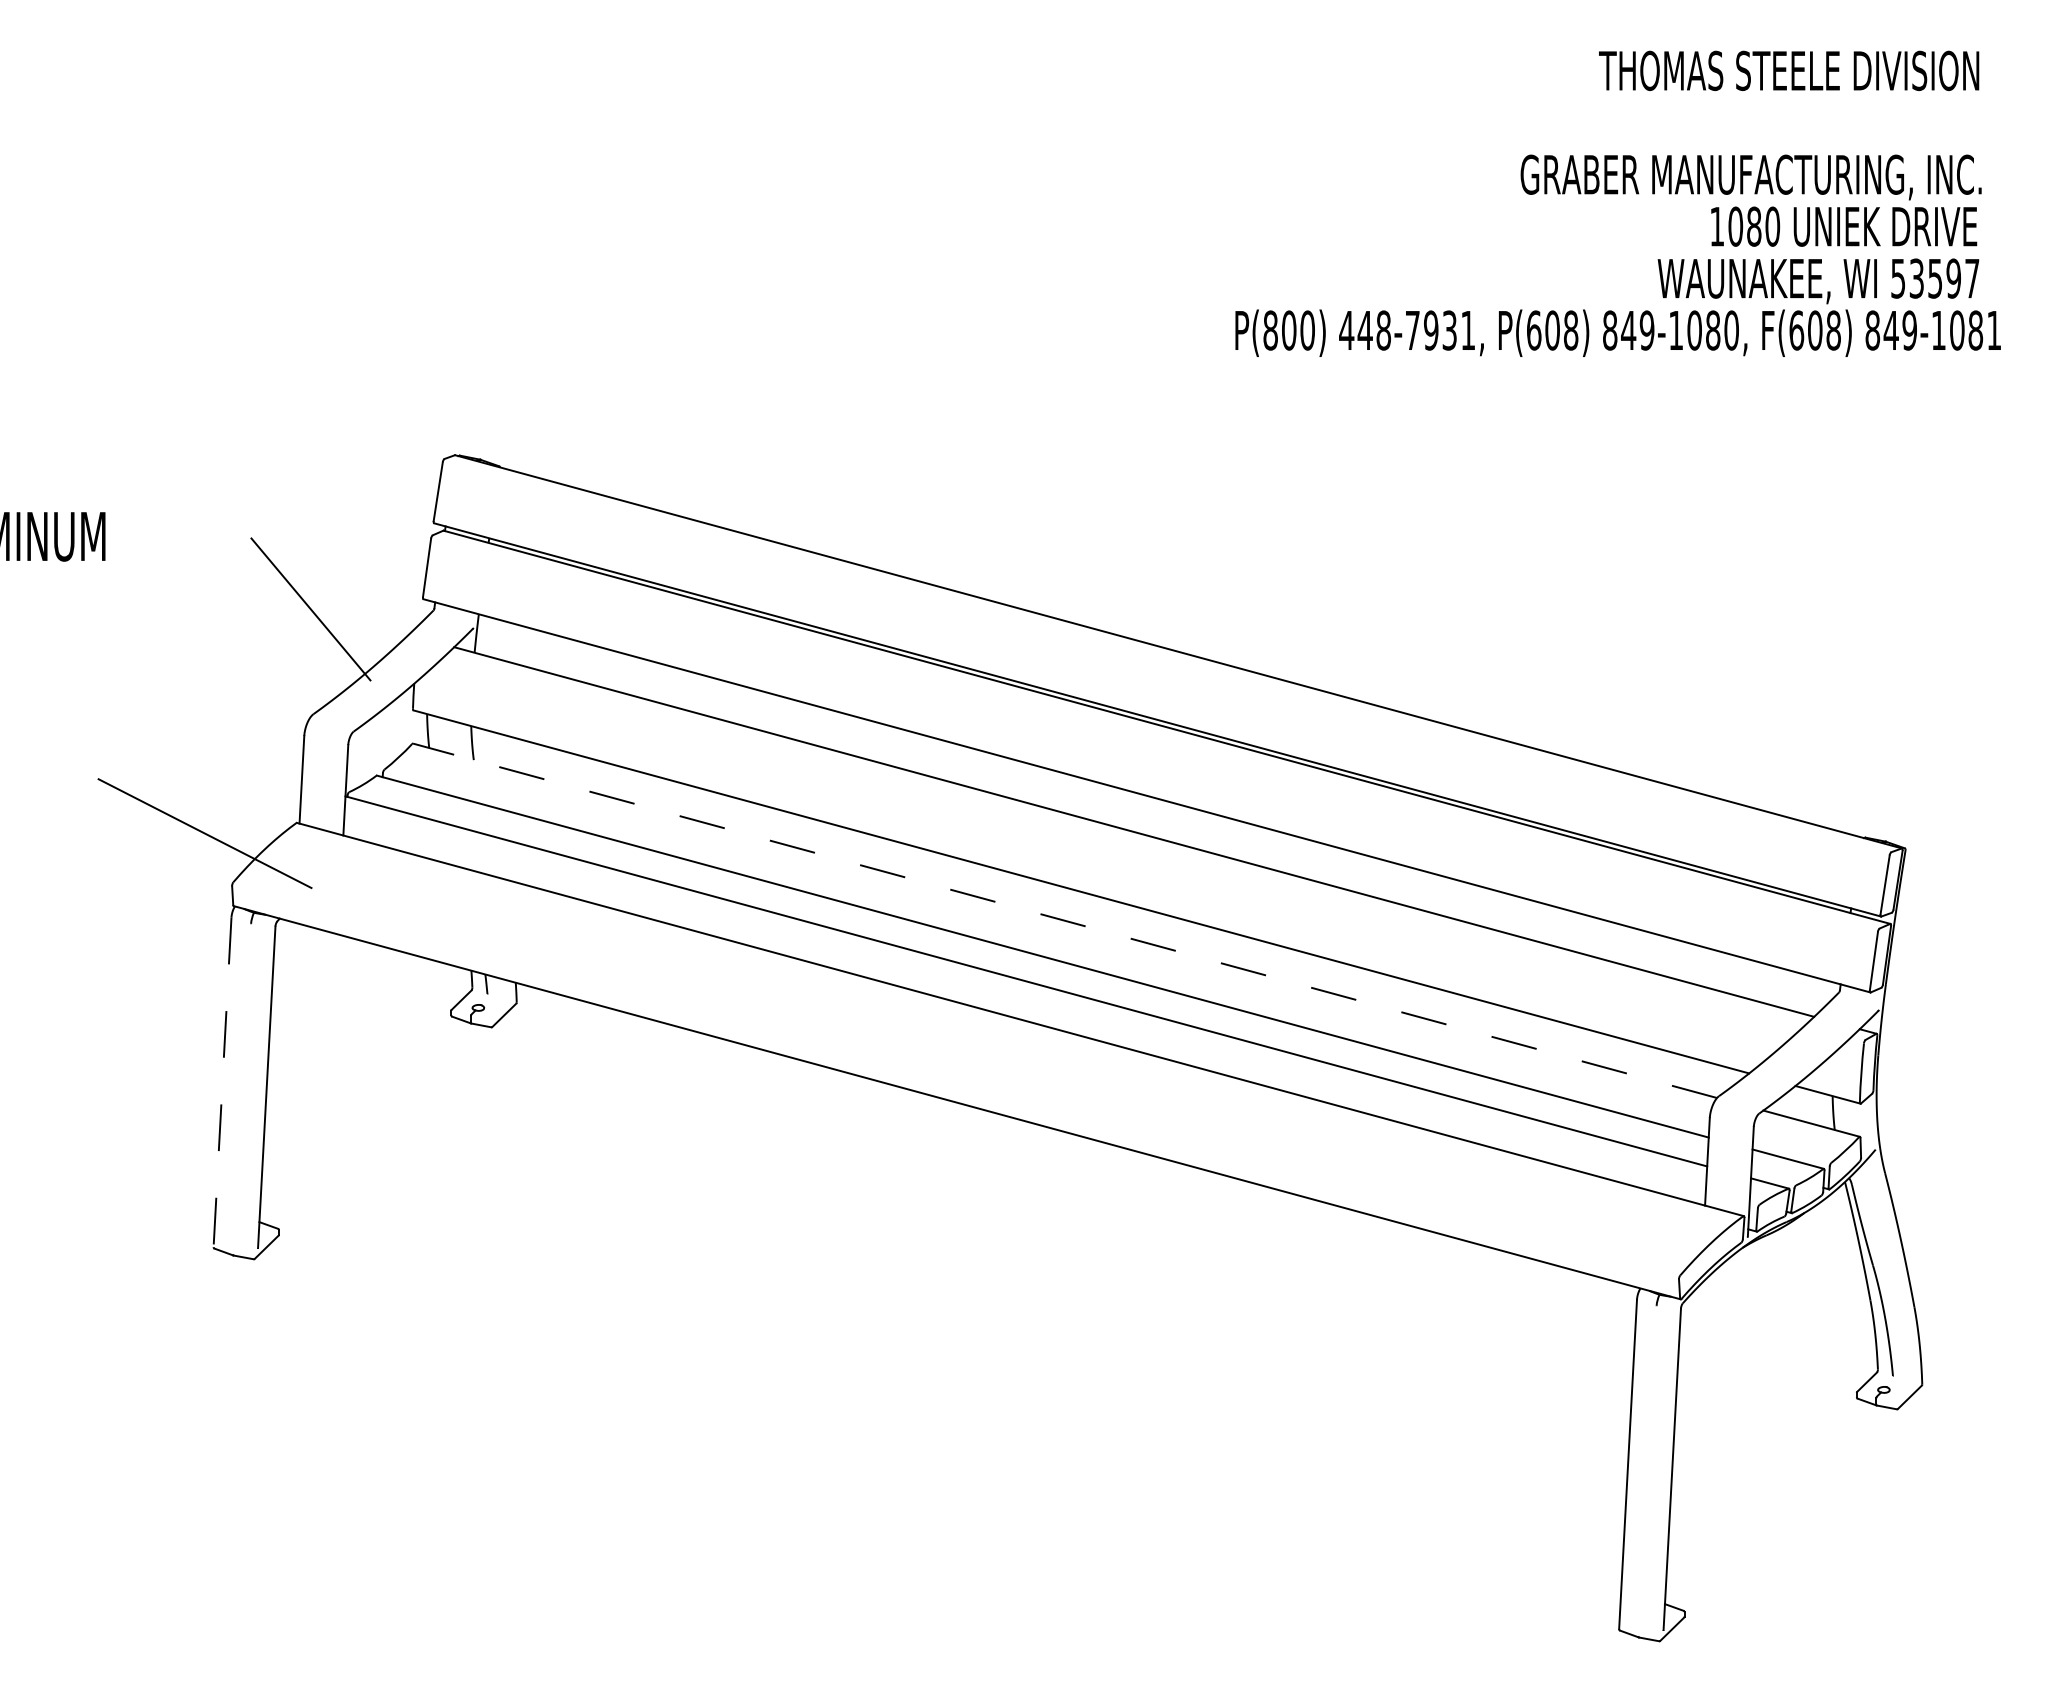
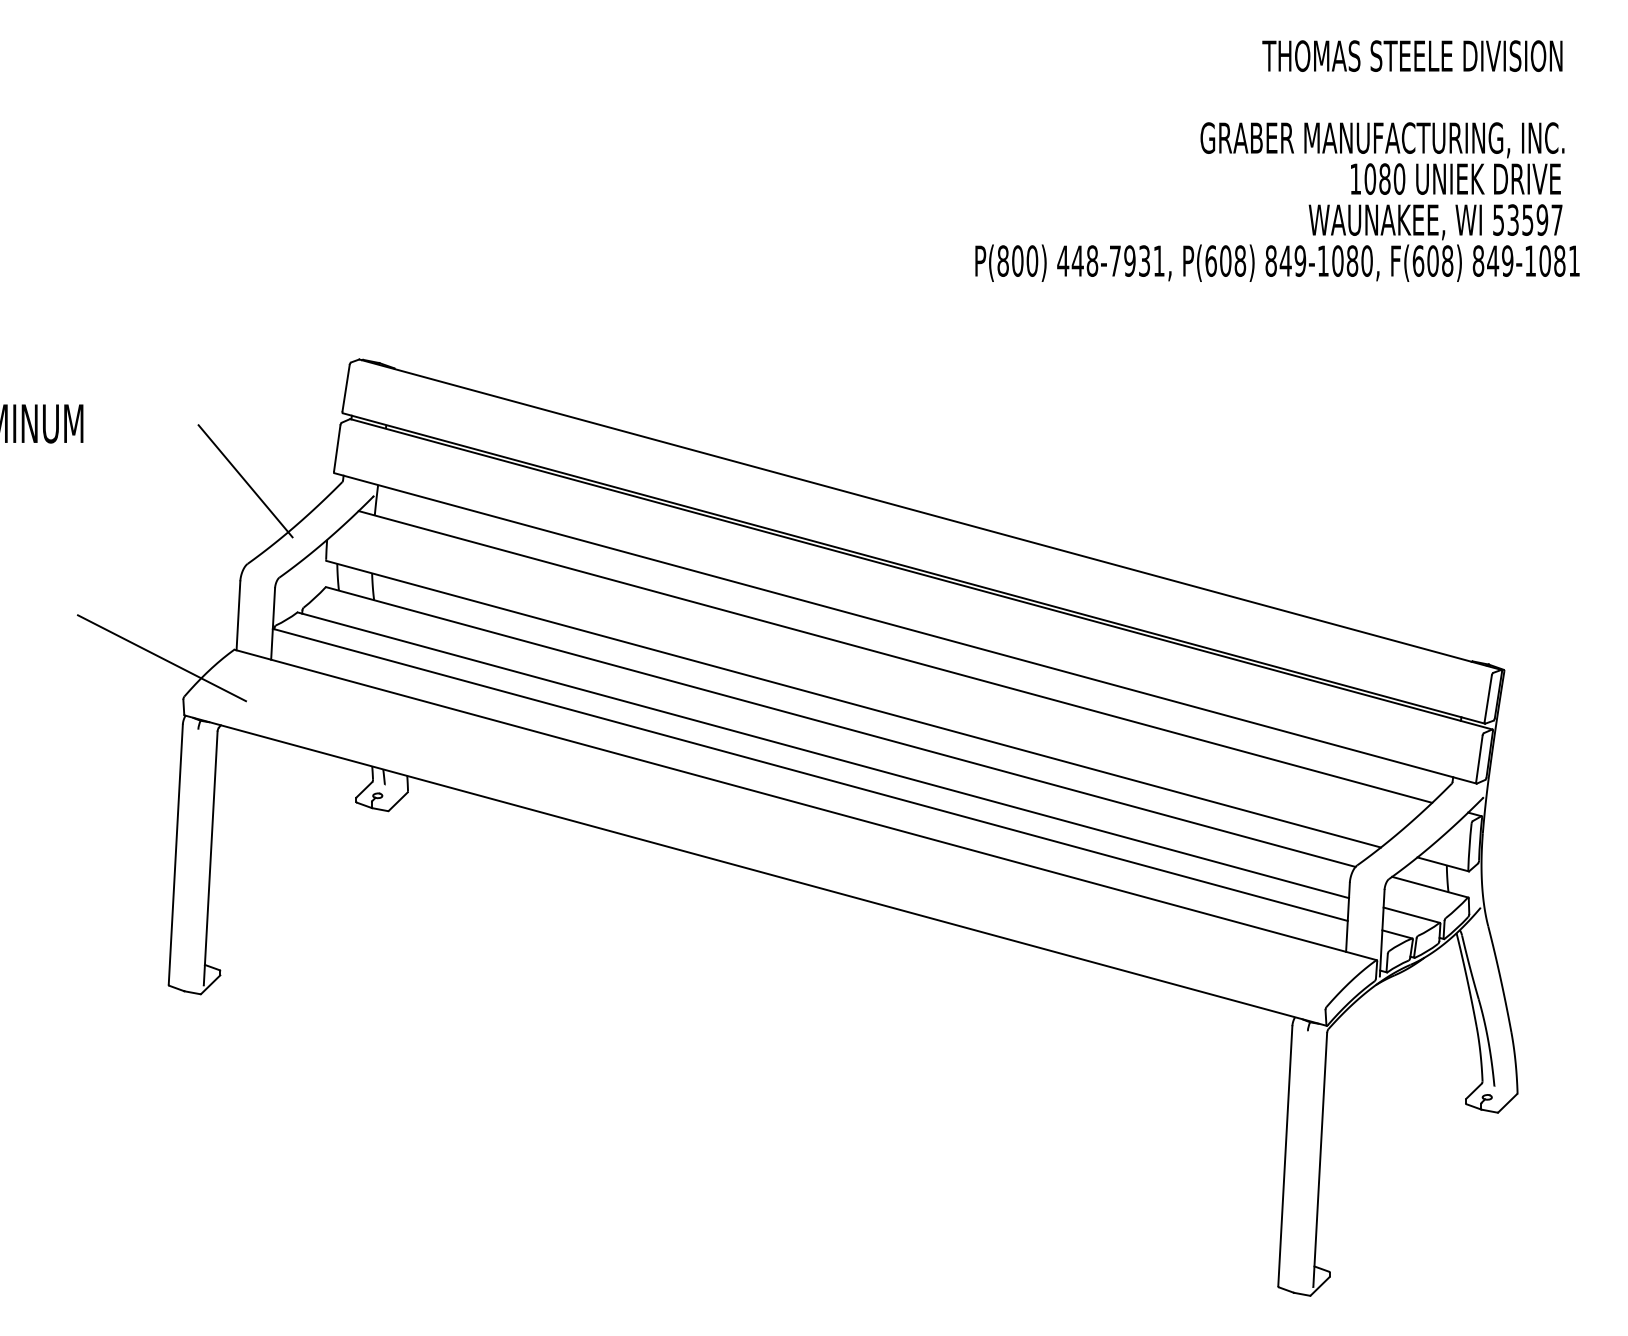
line: (1065, 920) -> (841, 726), dashed -> solid
line: (222, 1082) -> (175, 854), dashed -> solid

